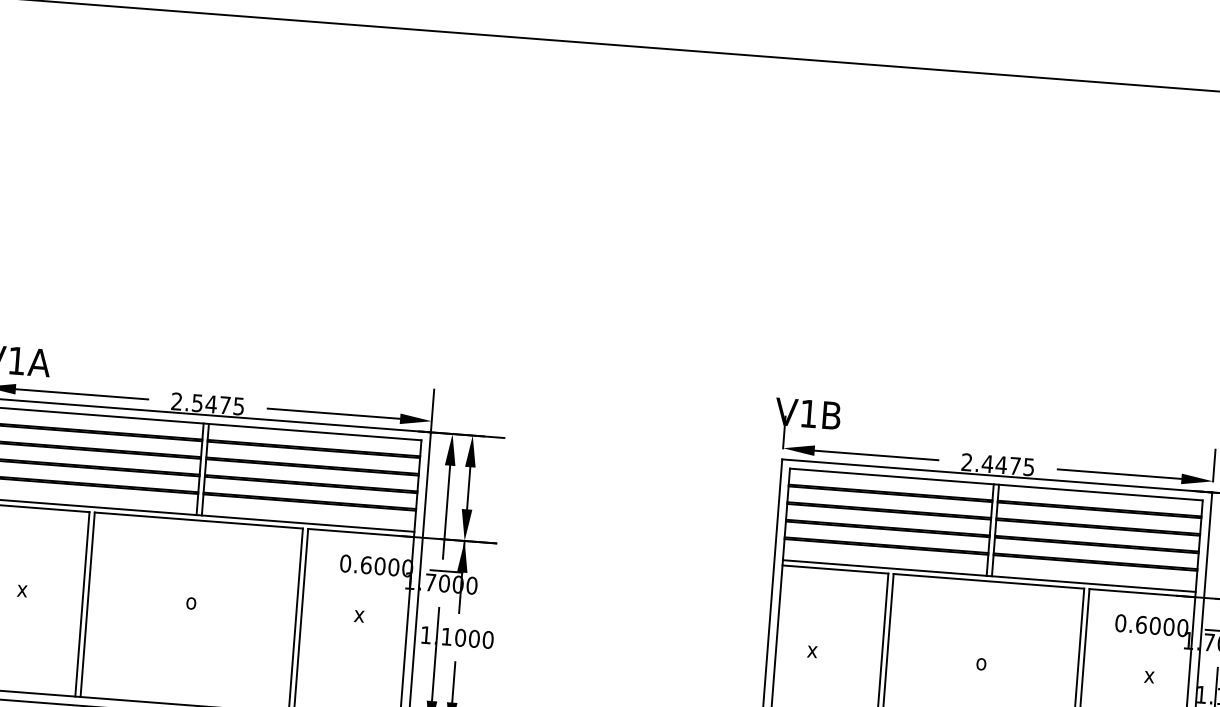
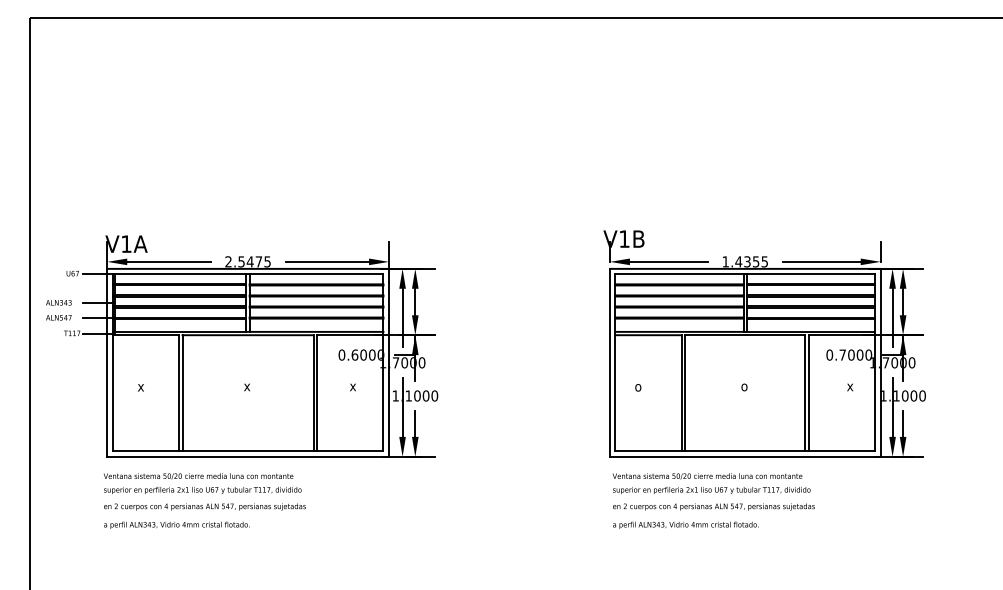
text: (990, 463) -> (740, 261), 2.4475 -> 1.4355
text: (191, 603) -> (247, 387), o -> x
text: (1141, 623) -> (842, 354), 0.6000 -> 0.7000
text: (812, 651) -> (638, 387), x -> o

